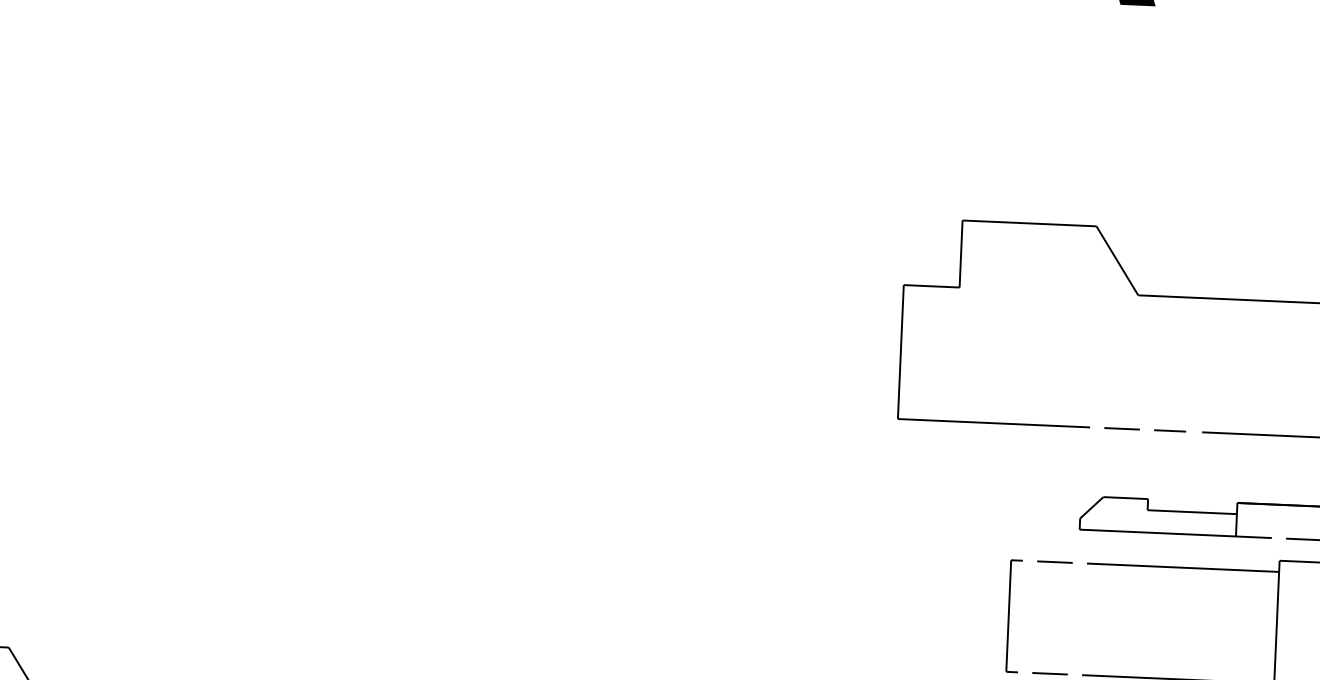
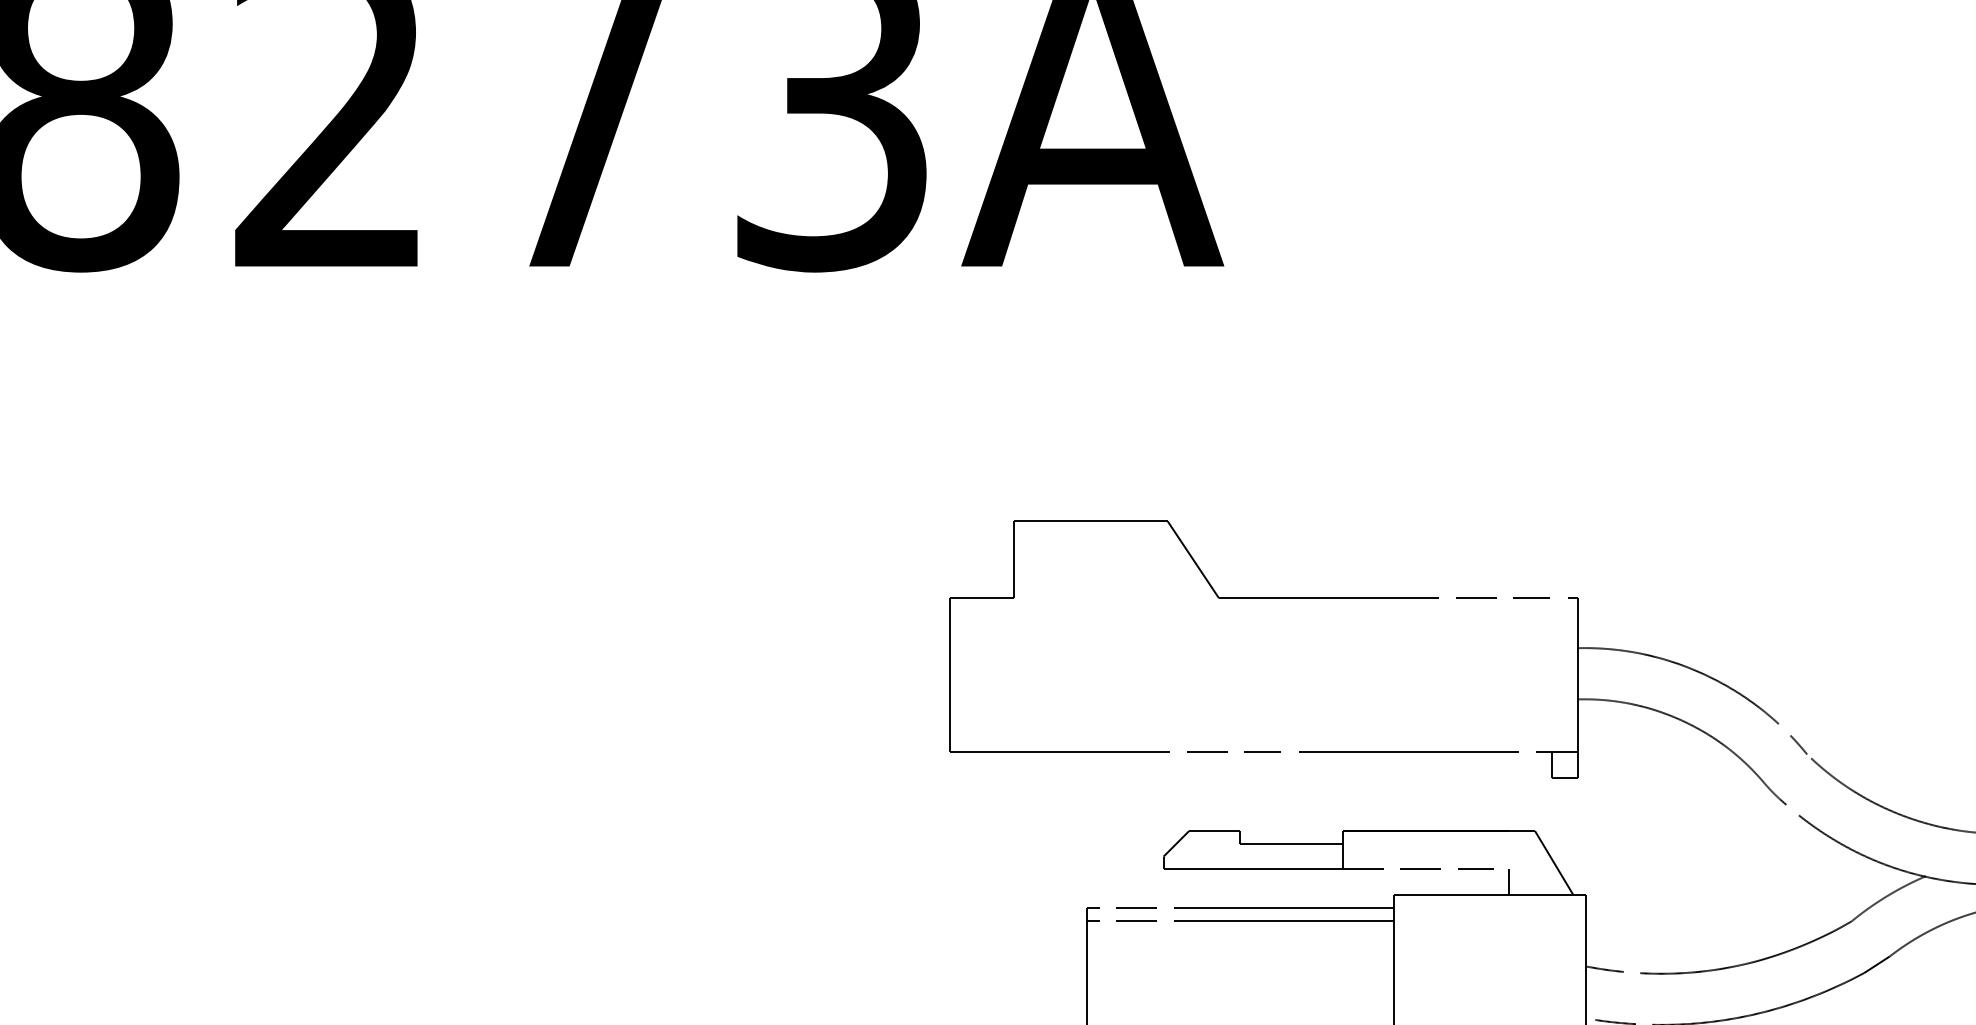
line: (1144, 577) -> (1240, 920), added

